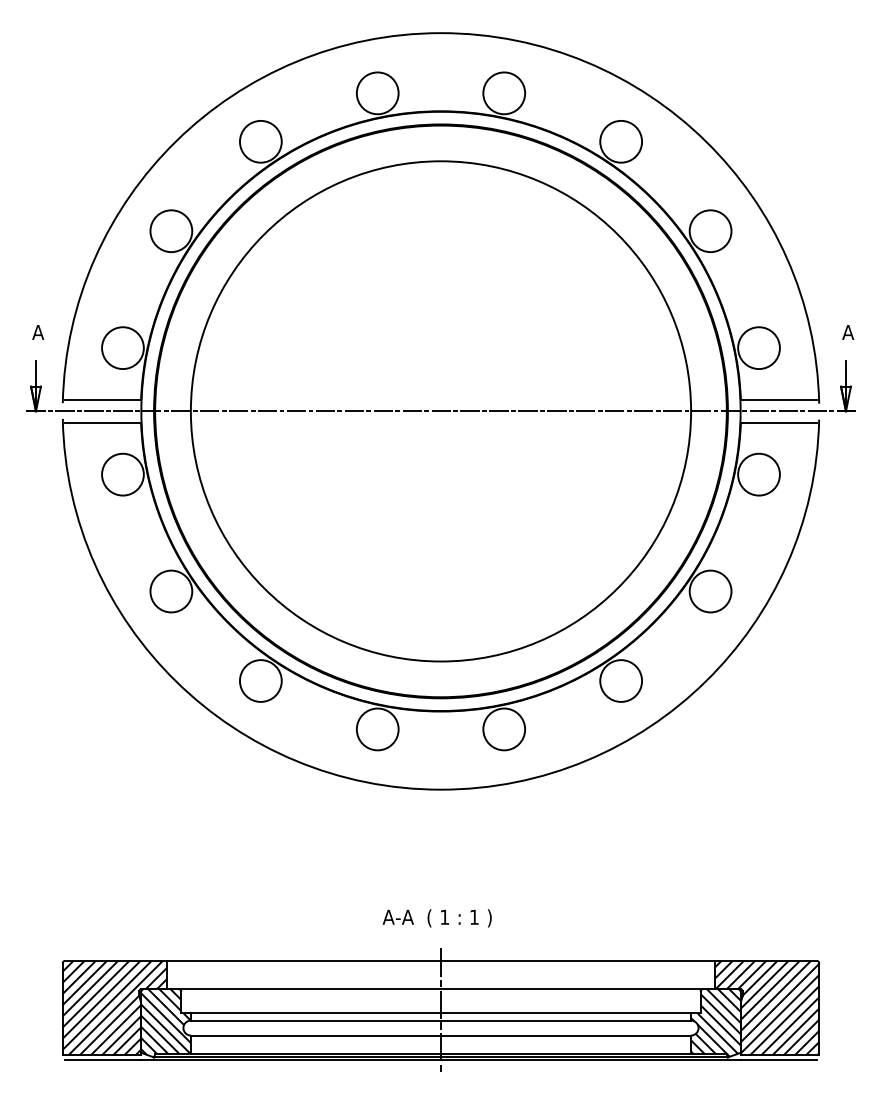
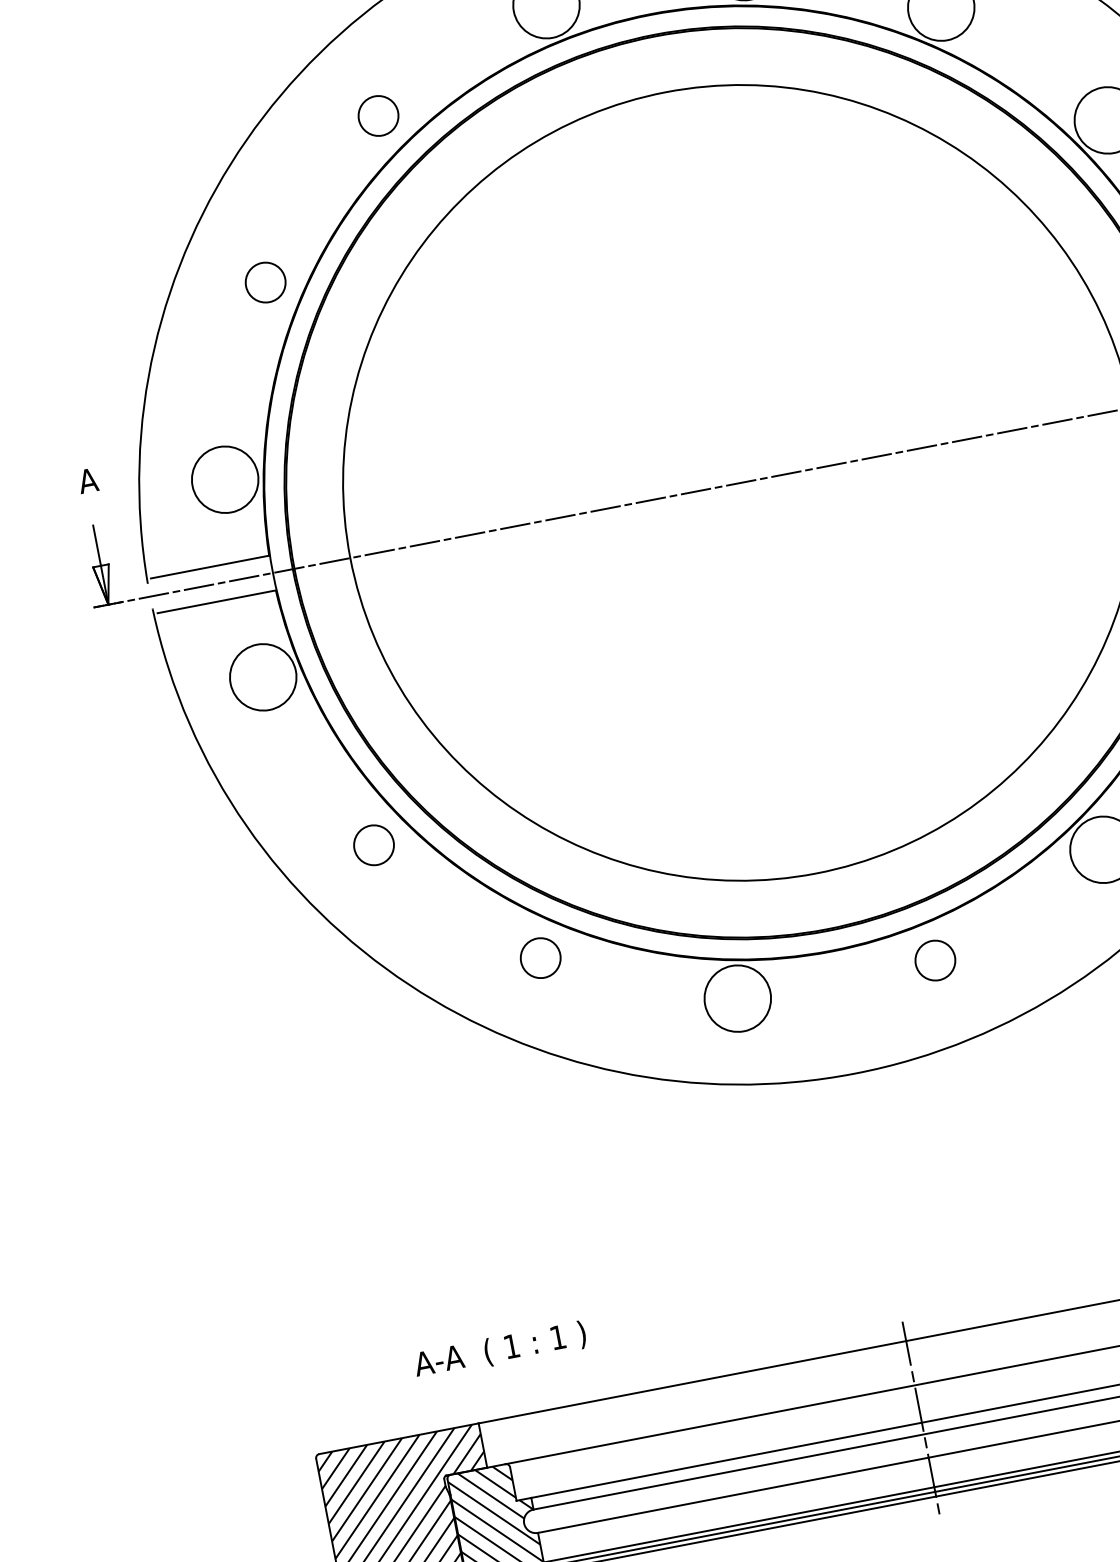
circle: (260, 141) -> (377, 115), size x0.6
circle: (171, 231) -> (265, 282), size x0.6
circle: (171, 591) -> (374, 845), size x0.6
circle: (260, 680) -> (539, 957), size x0.6
circle: (504, 729) -> (935, 960), size x0.6
text: (436, 918) -> (499, 1350), moved

